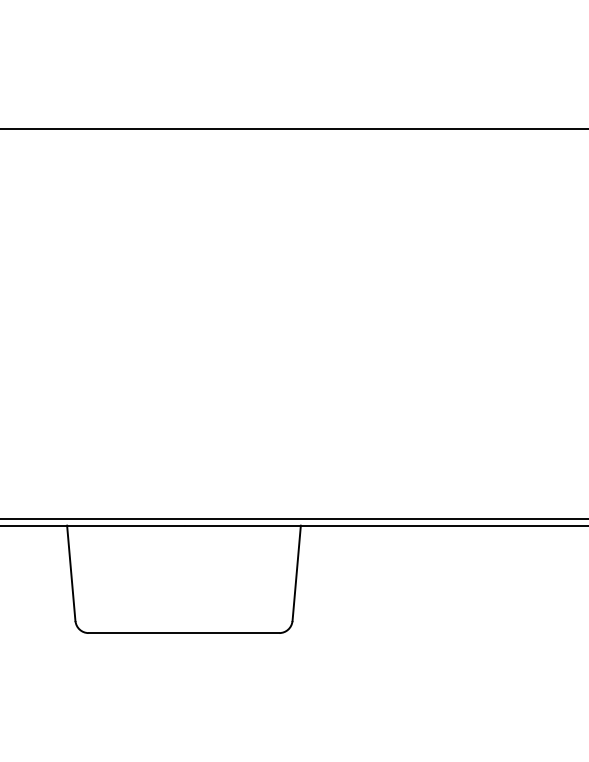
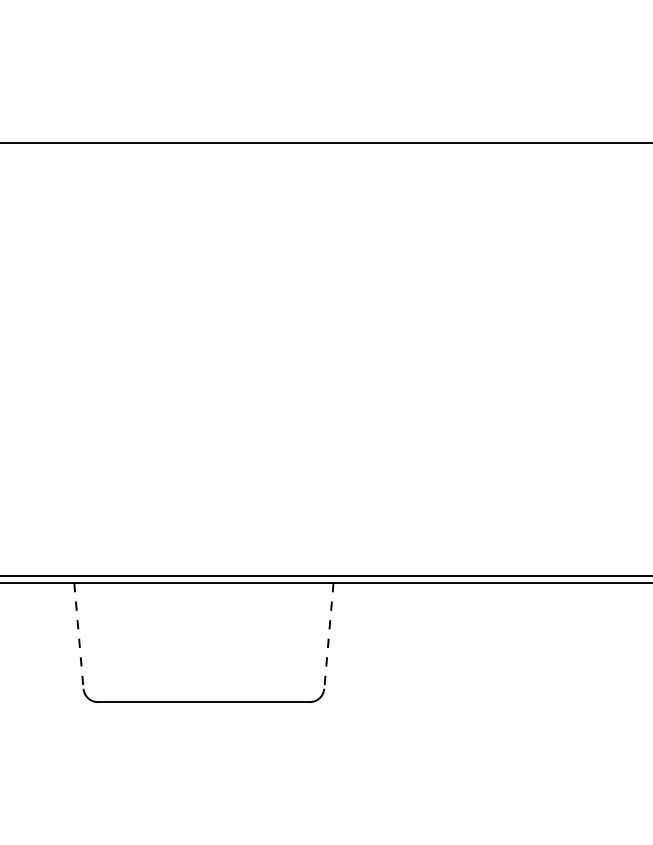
line: (71, 573) -> (79, 636), solid -> dashed
line: (296, 573) -> (328, 636), solid -> dashed

